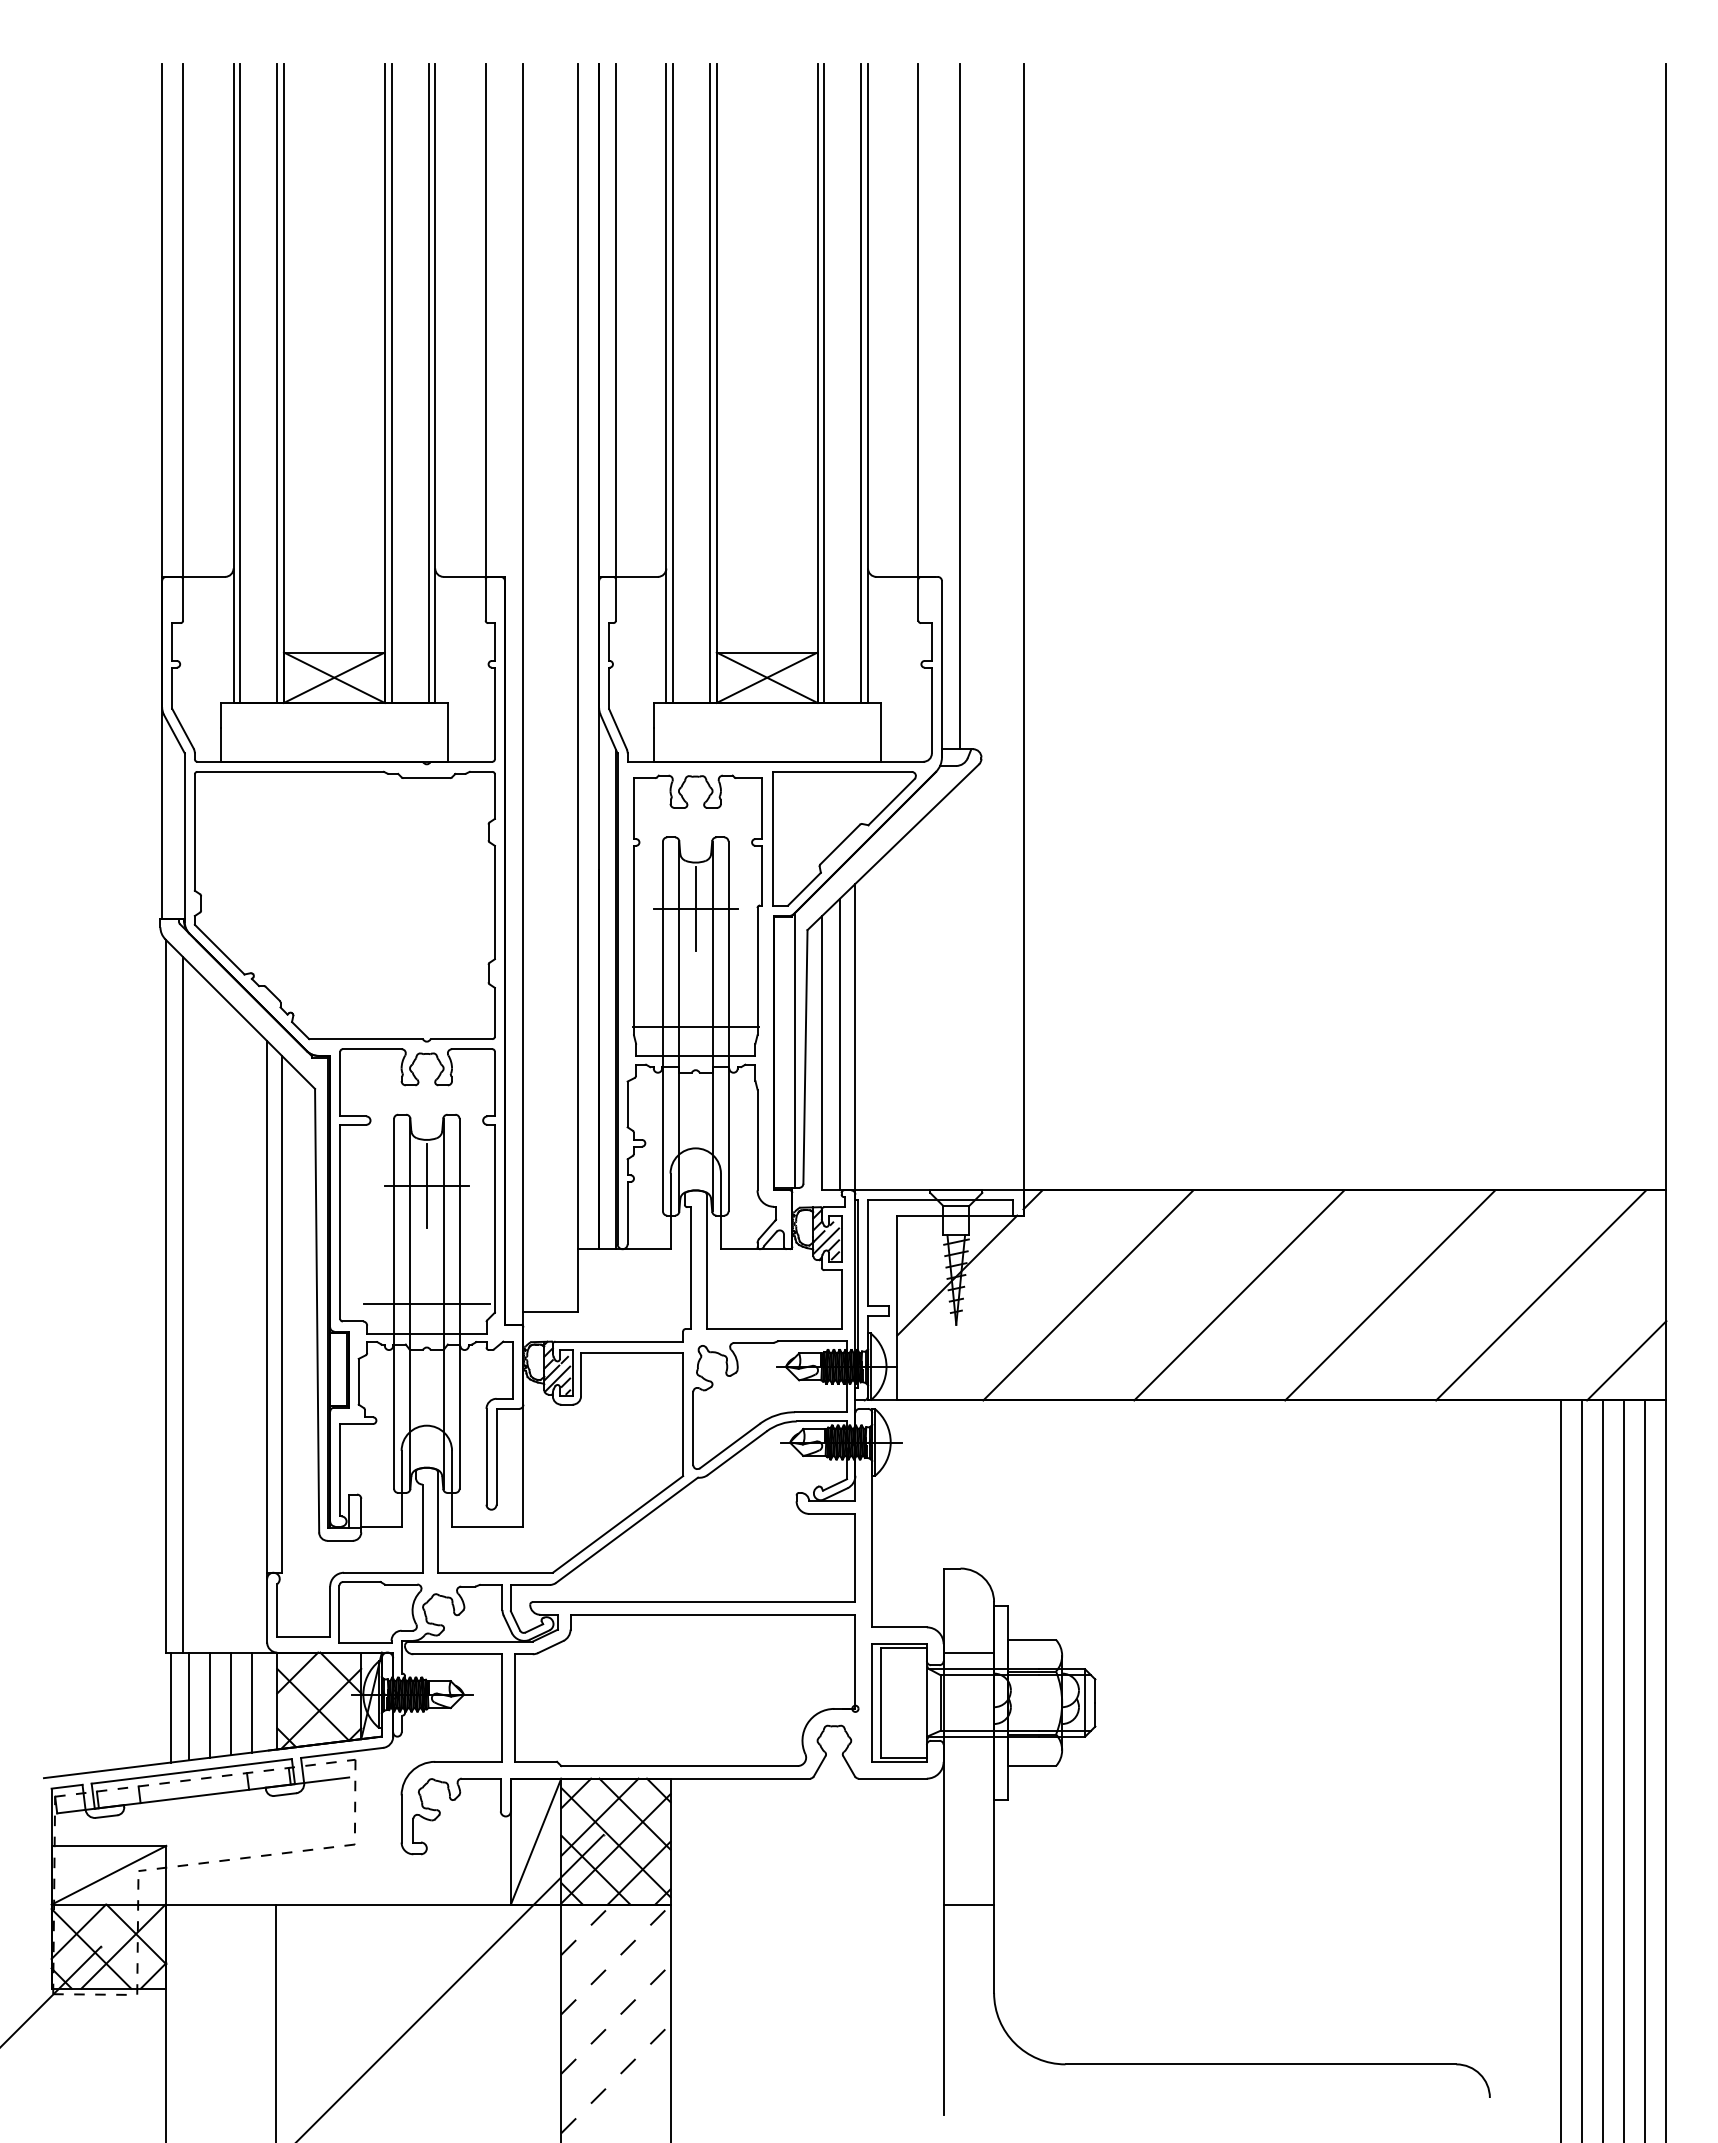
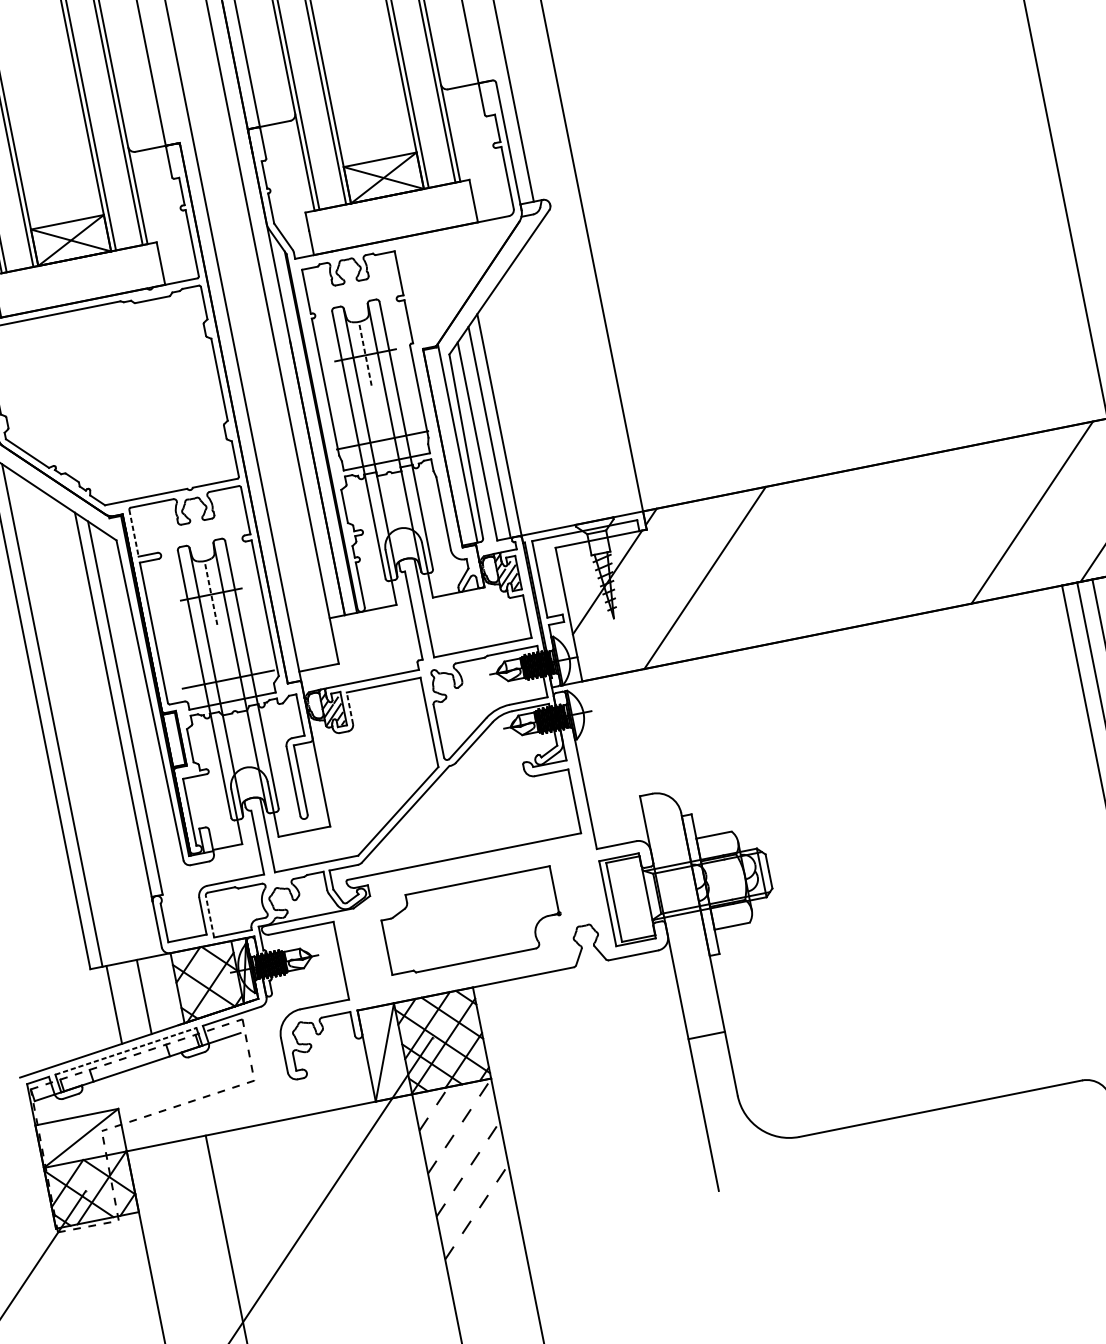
part: (844, 838) -> (462, 282), removed
line: (695, 909) -> (365, 355), solid -> dashed
line: (340, 1084) -> (134, 533), solid -> dashed
line: (426, 1186) -> (211, 594), solid -> dashed
line: (1239, 1295) -> (814, 556), removed
line: (1390, 1295) -> (923, 534), removed
line: (581, 1374) -> (350, 708), solid -> dashed
line: (339, 1614) -> (210, 916), solid -> dashed
line: (968, 1652) -> (670, 853), removed
part: (686, 1690) -> (471, 921), size x0.7
line: (251, 1702) -> (159, 992), removed
line: (209, 1704) -> (129, 1000), removed
line: (170, 1707) -> (101, 1008), removed
line: (191, 1771) -> (125, 1051), solid -> dashed

